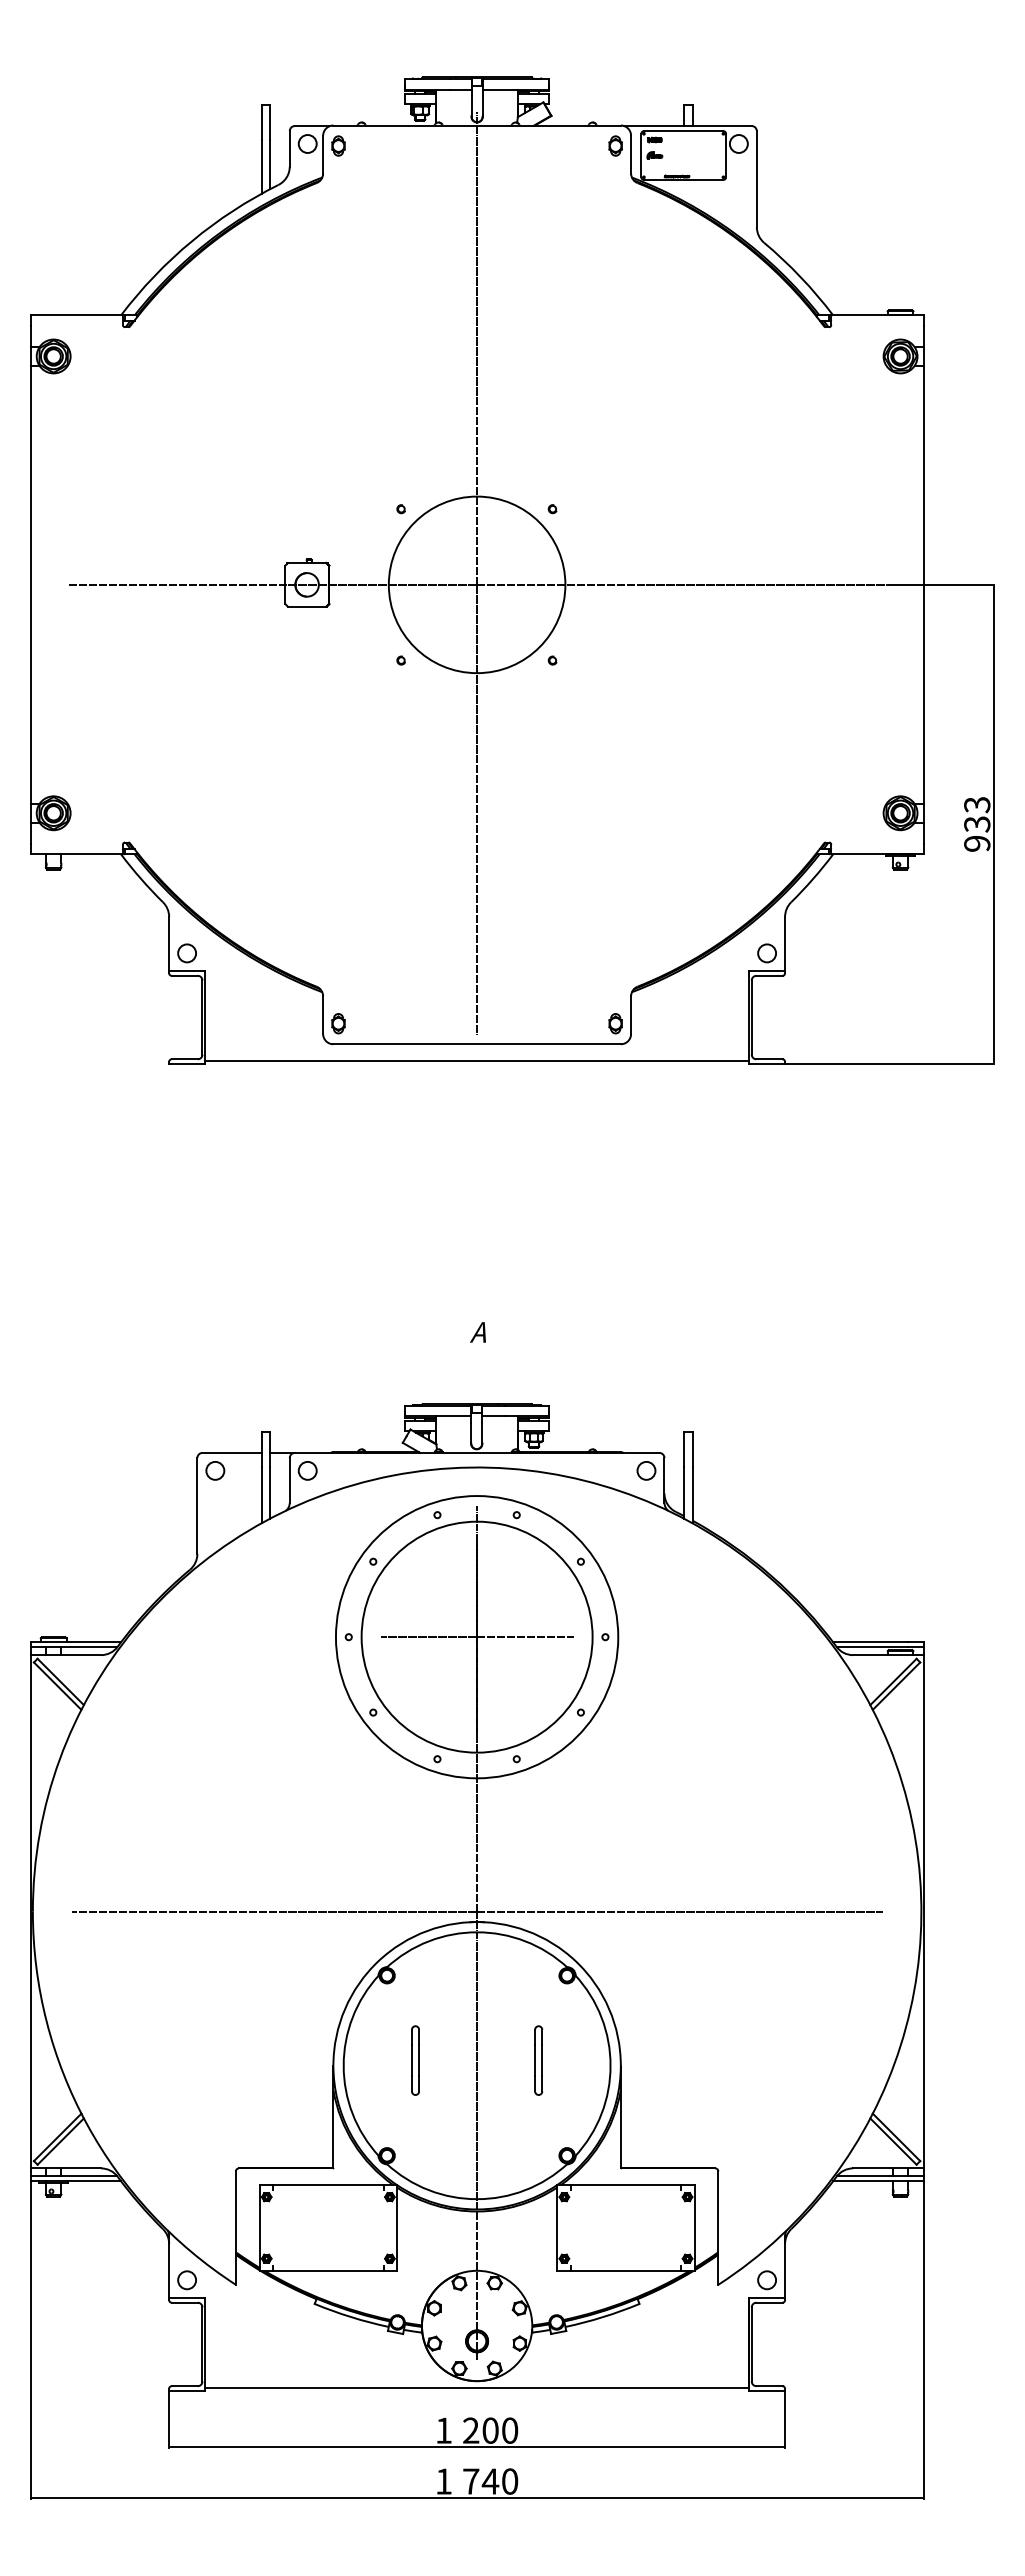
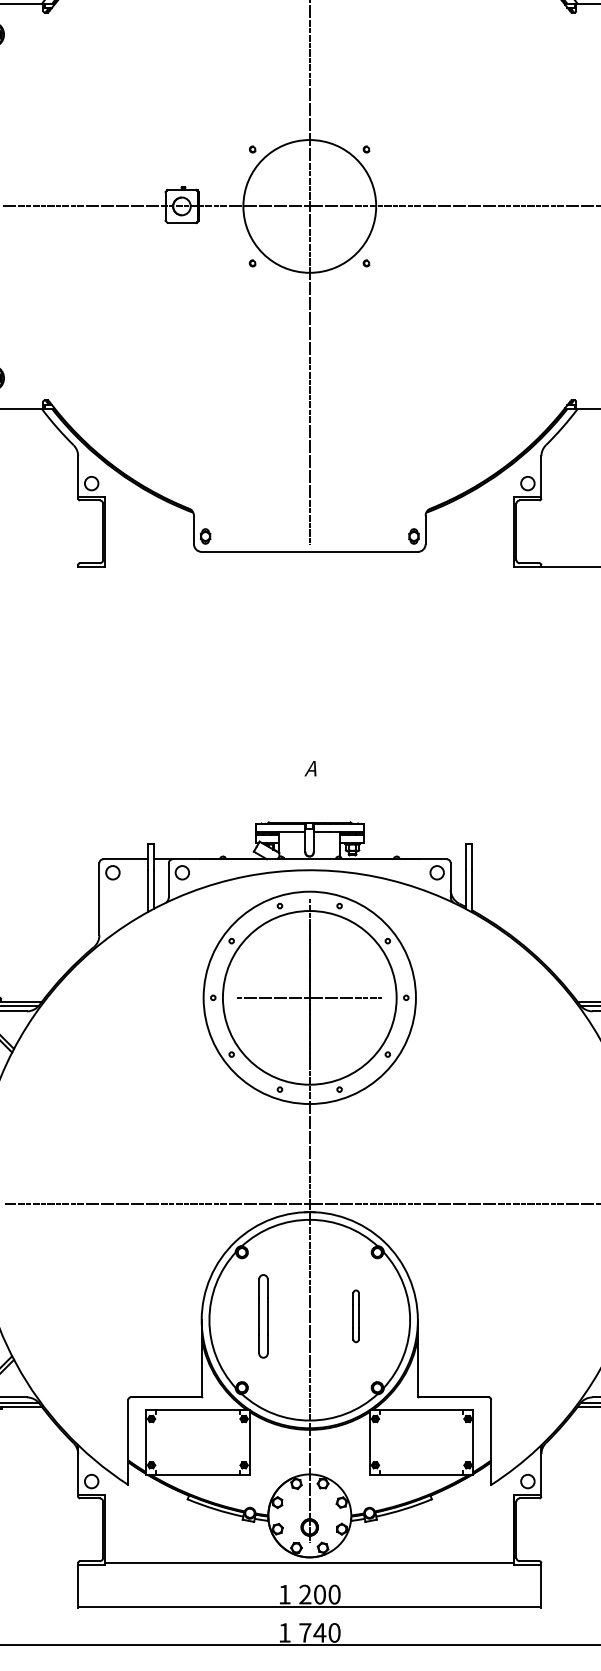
line: (477, 1061) -> (310, 564), removed
part: (415, 2060) -> (263, 1316), size x1.6

